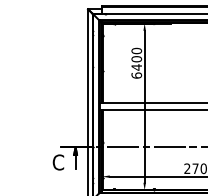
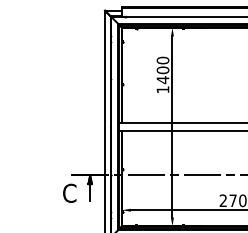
text: (136, 75) -> (162, 89), 6400 -> 1400

